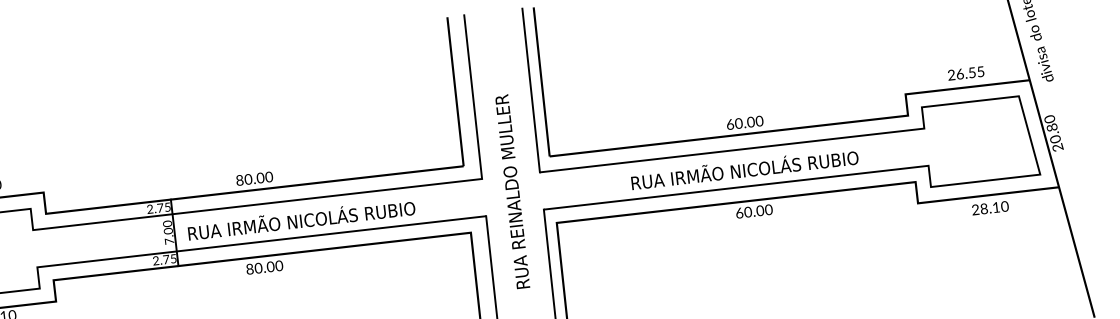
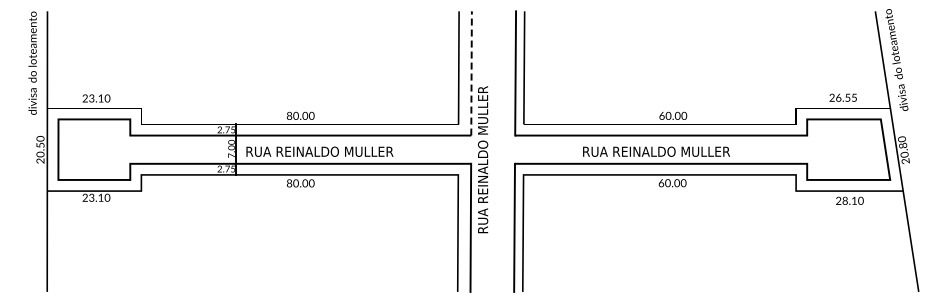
line: (472, 95) -> (471, 72), solid -> dashed
text: (765, 166) -> (684, 150), RUA IRMÃO NICOLÁS RUBIO -> RUA REINALDO MULLER
text: (513, 191) -> (483, 159), moved
text: (322, 217) -> (348, 150), RUA IRMÃO NICOLÁS RUBIO -> RUA REINALDO MULLER

